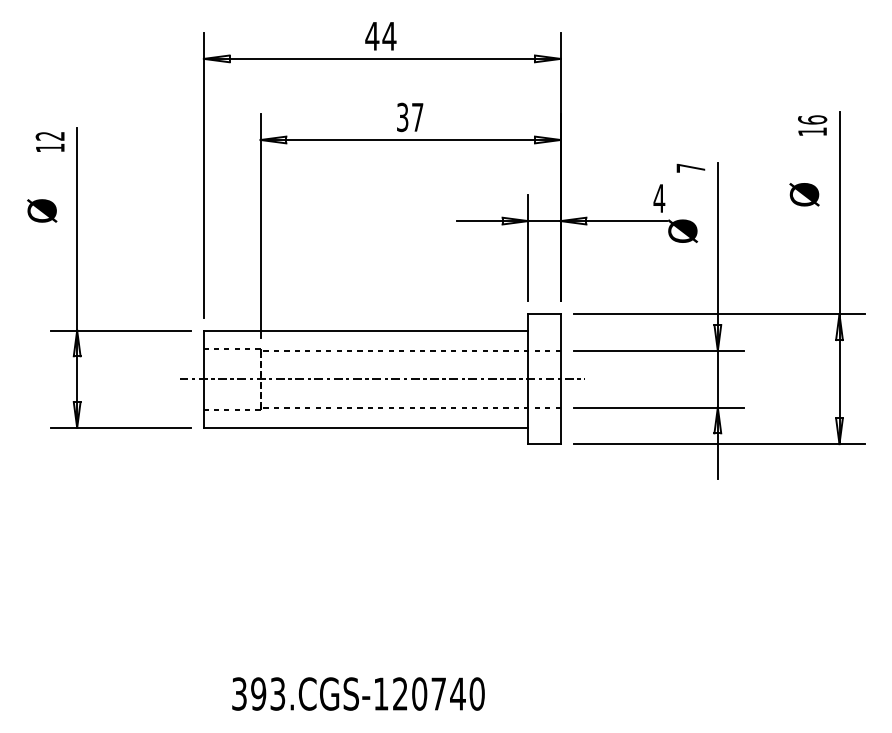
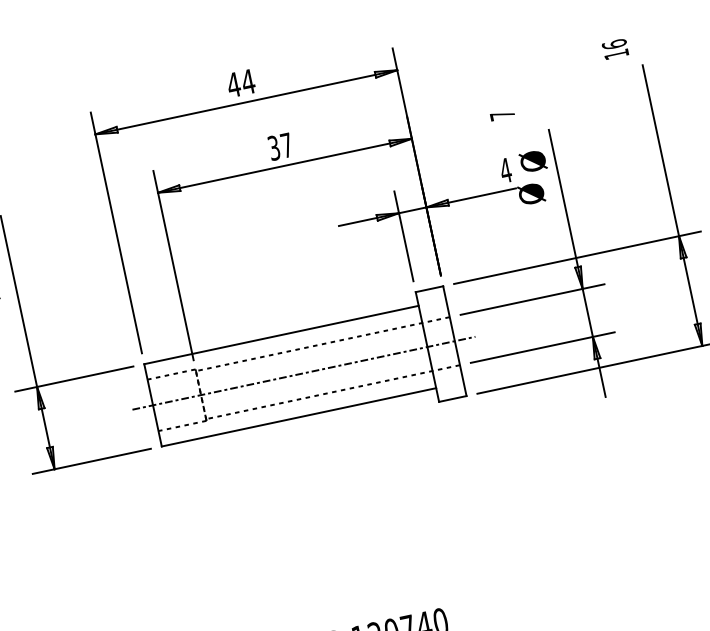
text: (812, 125) -> (615, 49), moved
text: (690, 167) -> (502, 114), moved
text: (804, 194) -> (533, 161), moved

